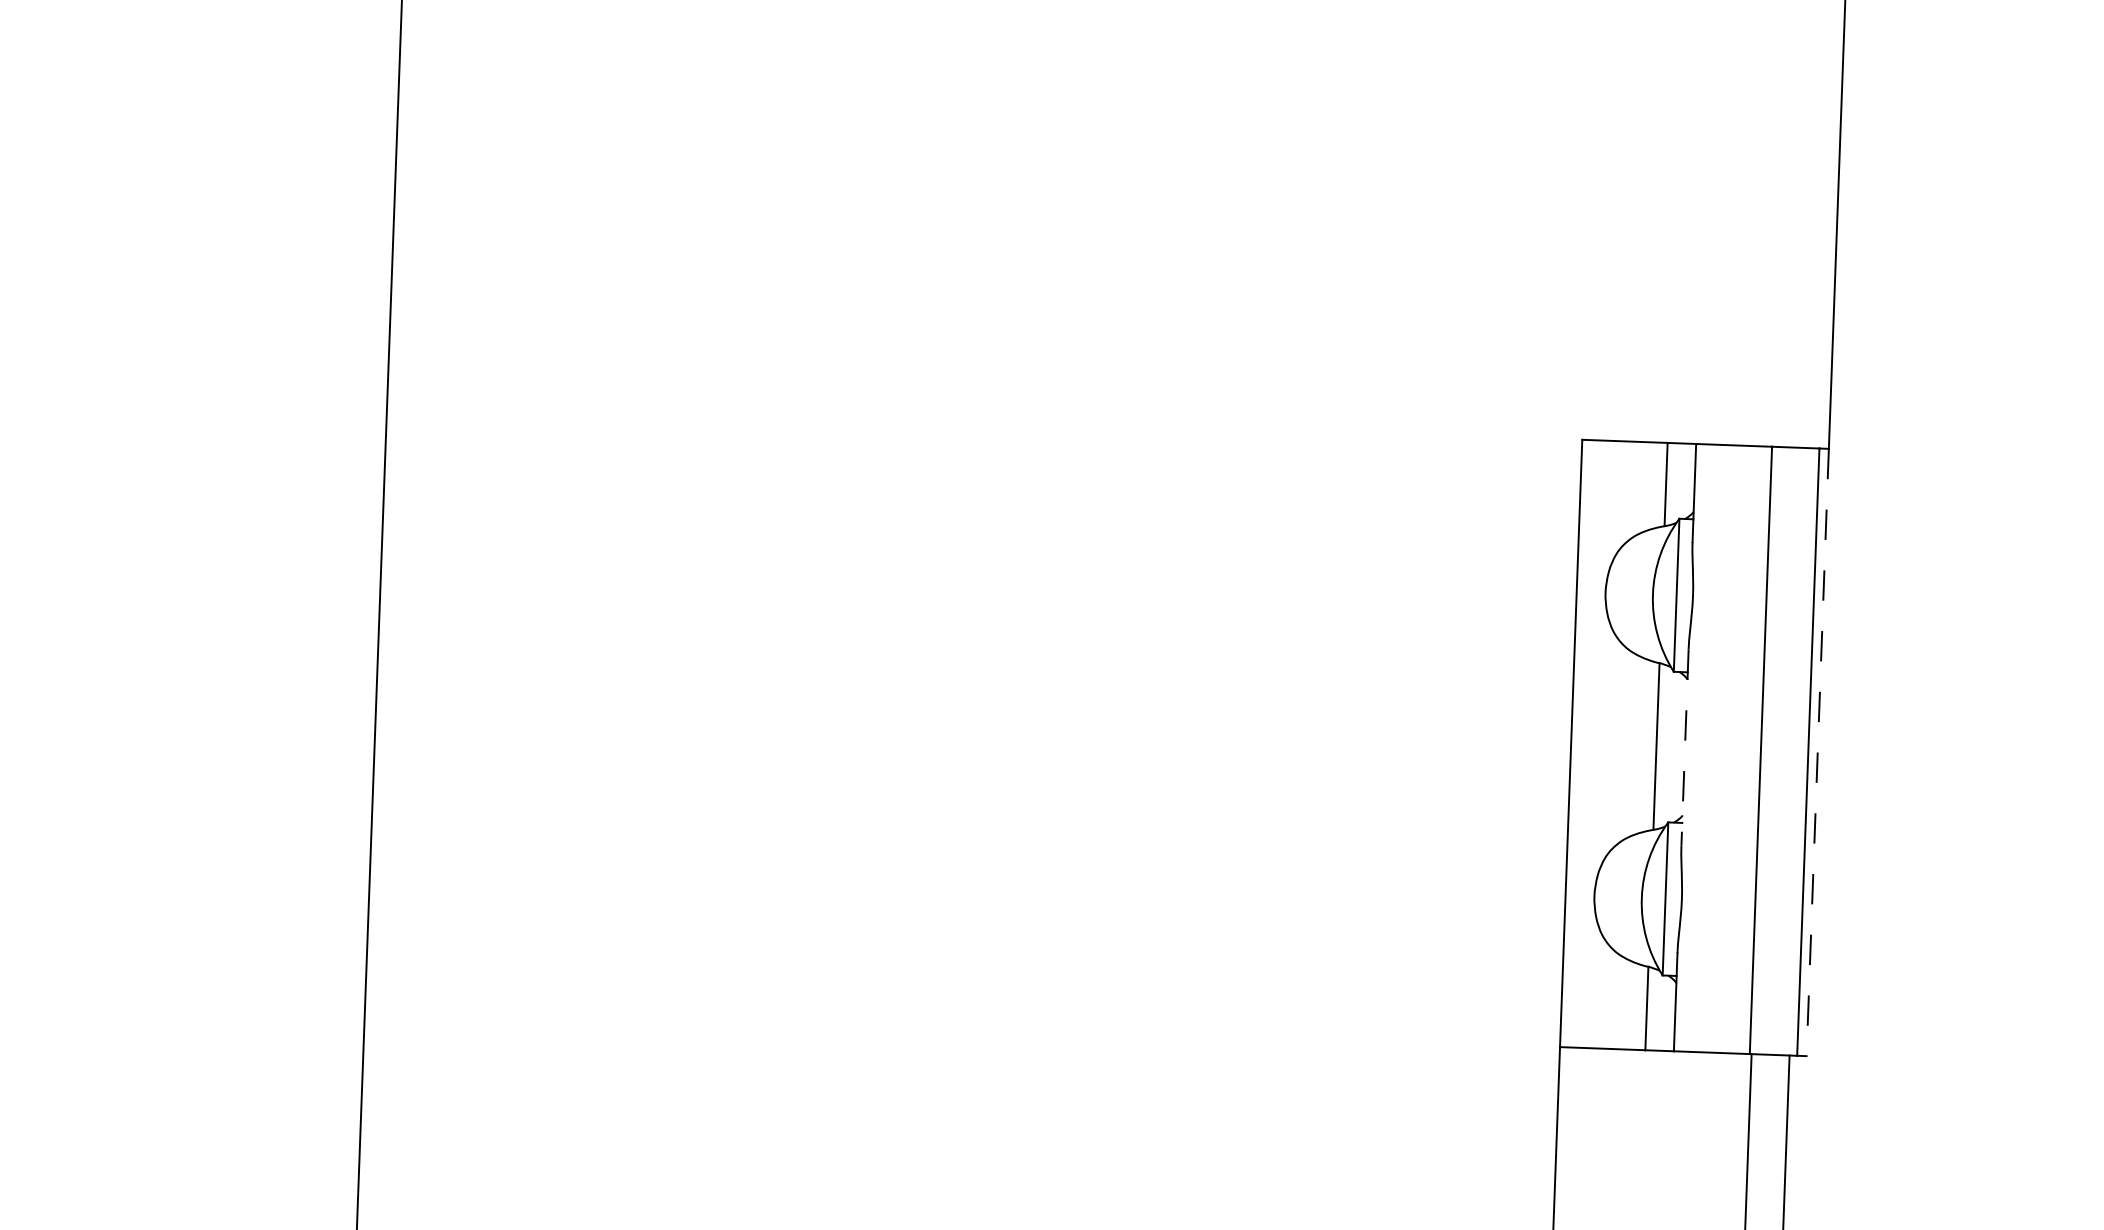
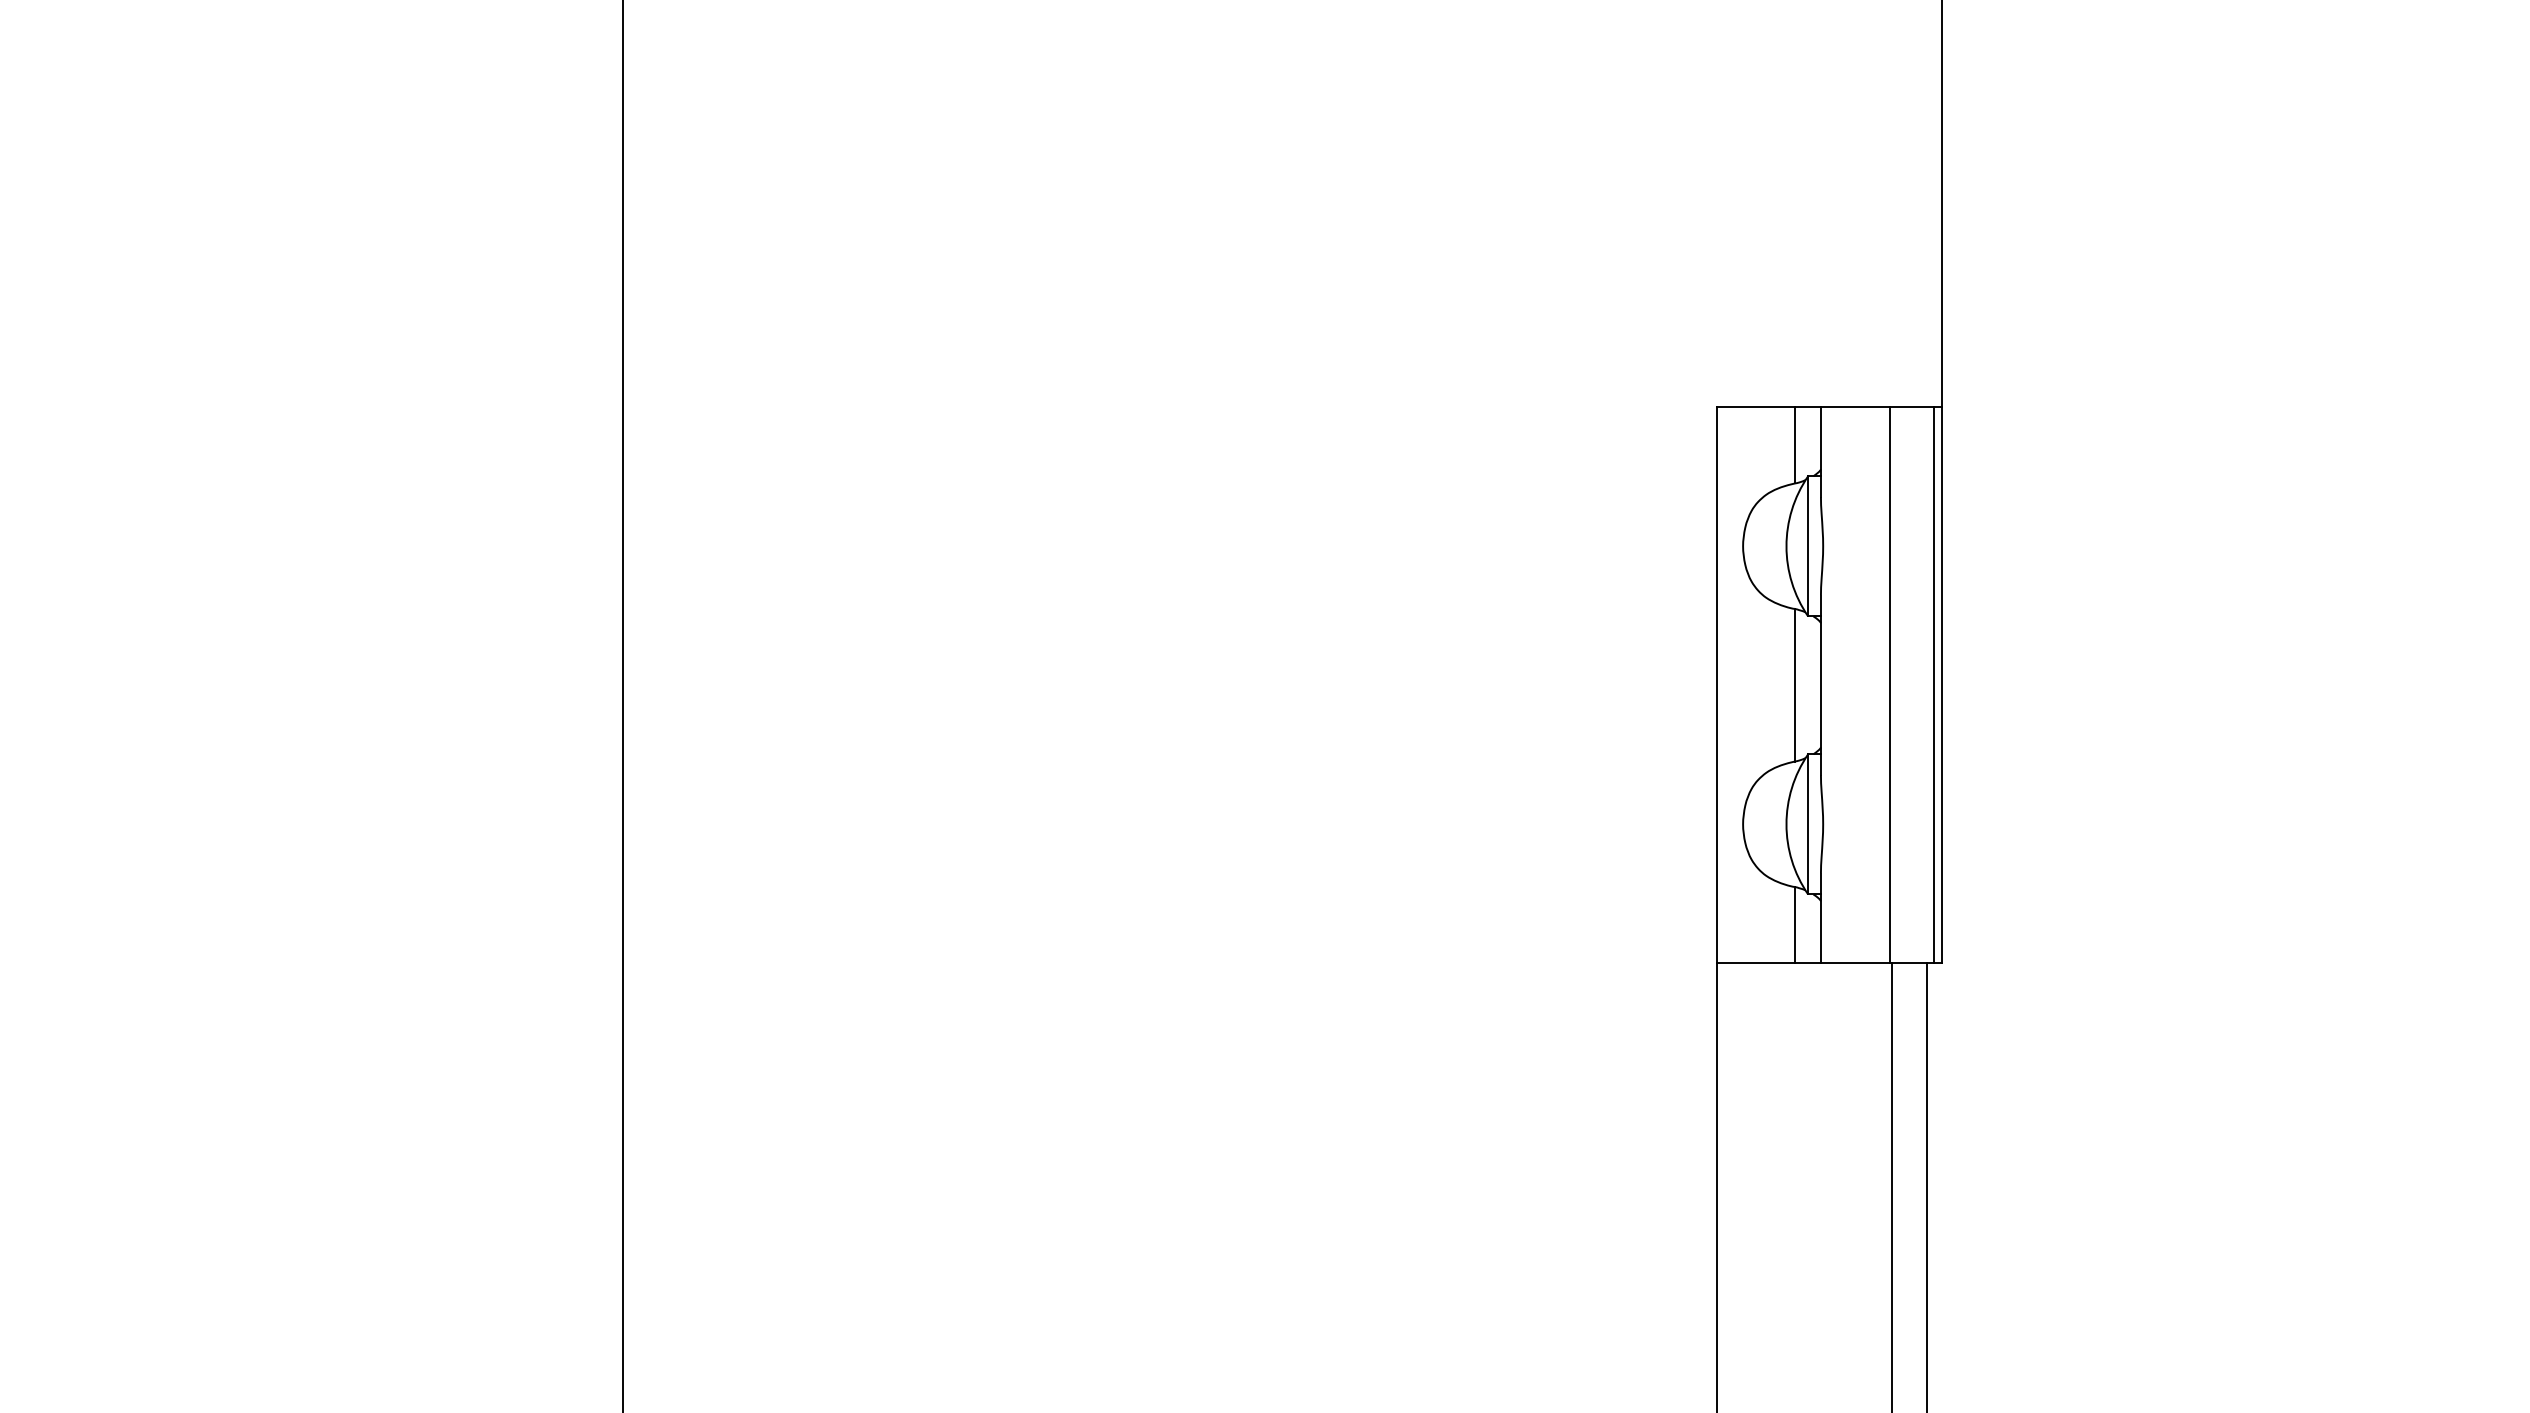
line: (1684, 747) -> (1820, 685), dashed -> solid
line: (1817, 752) -> (1942, 685), dashed -> solid

